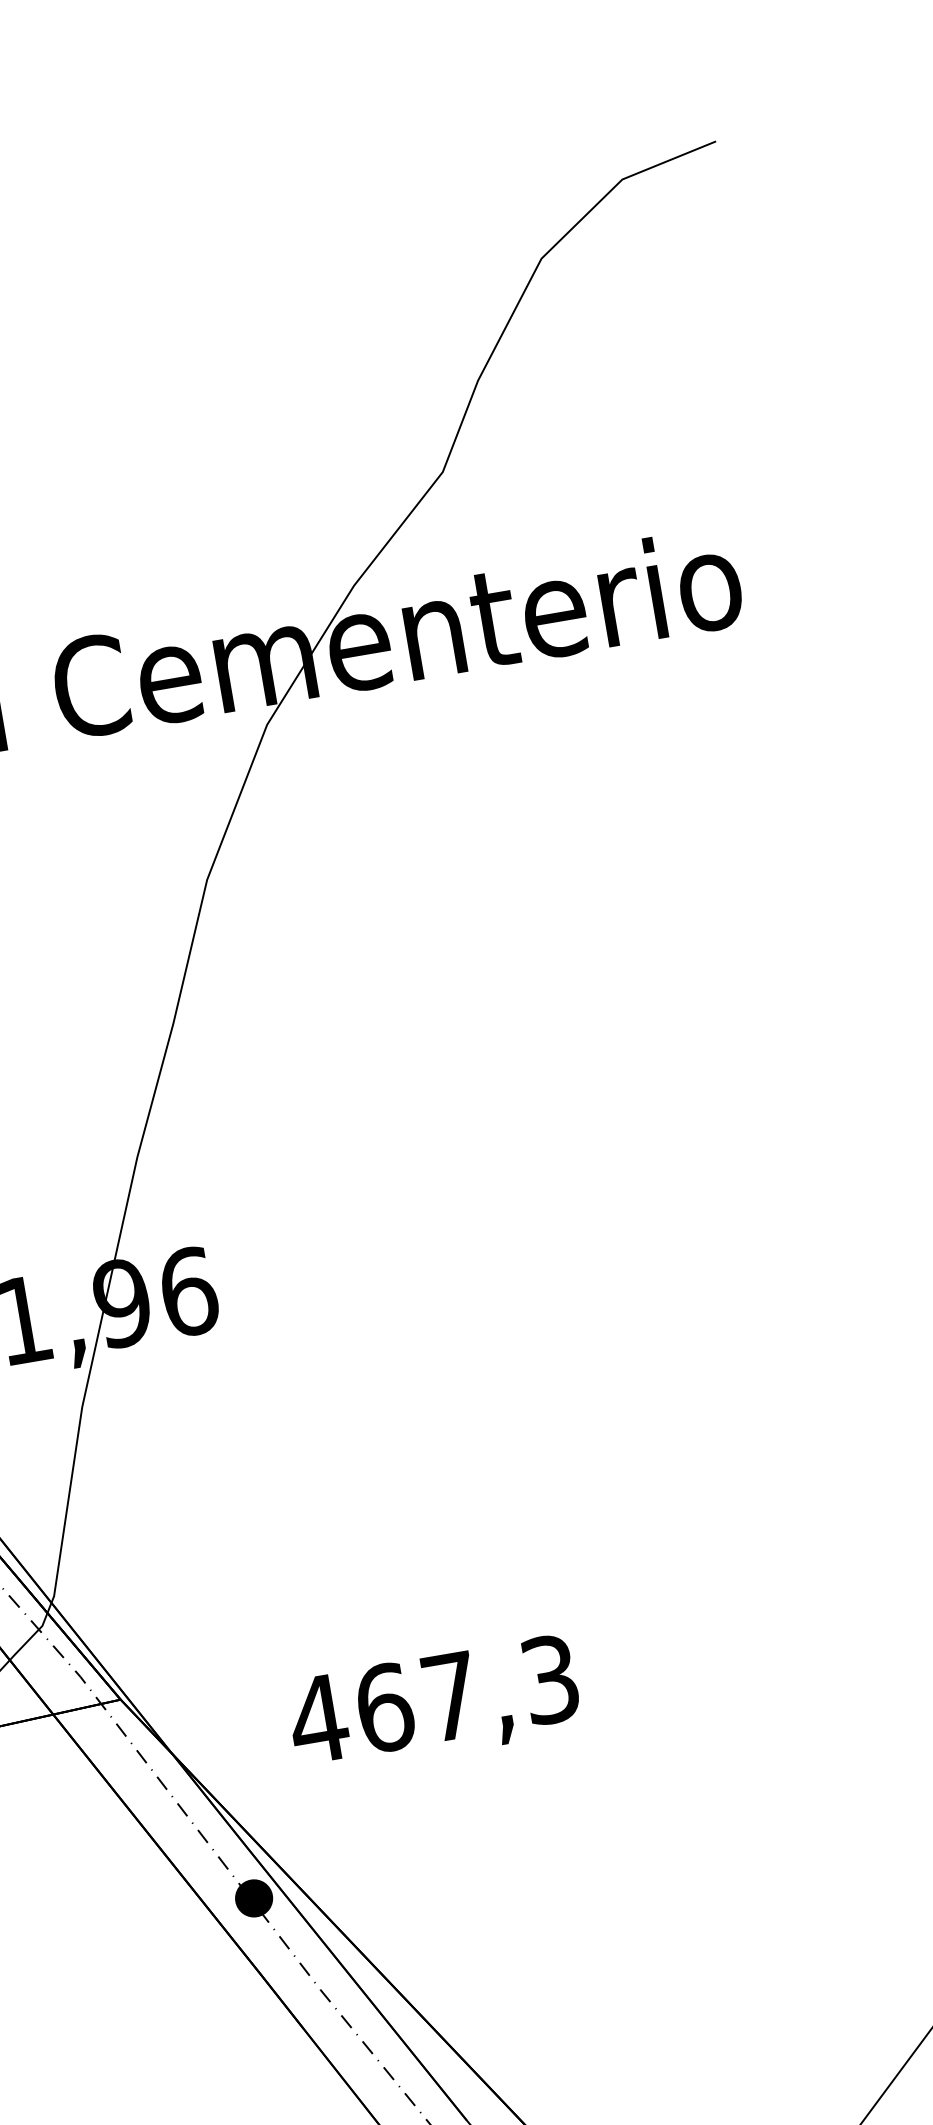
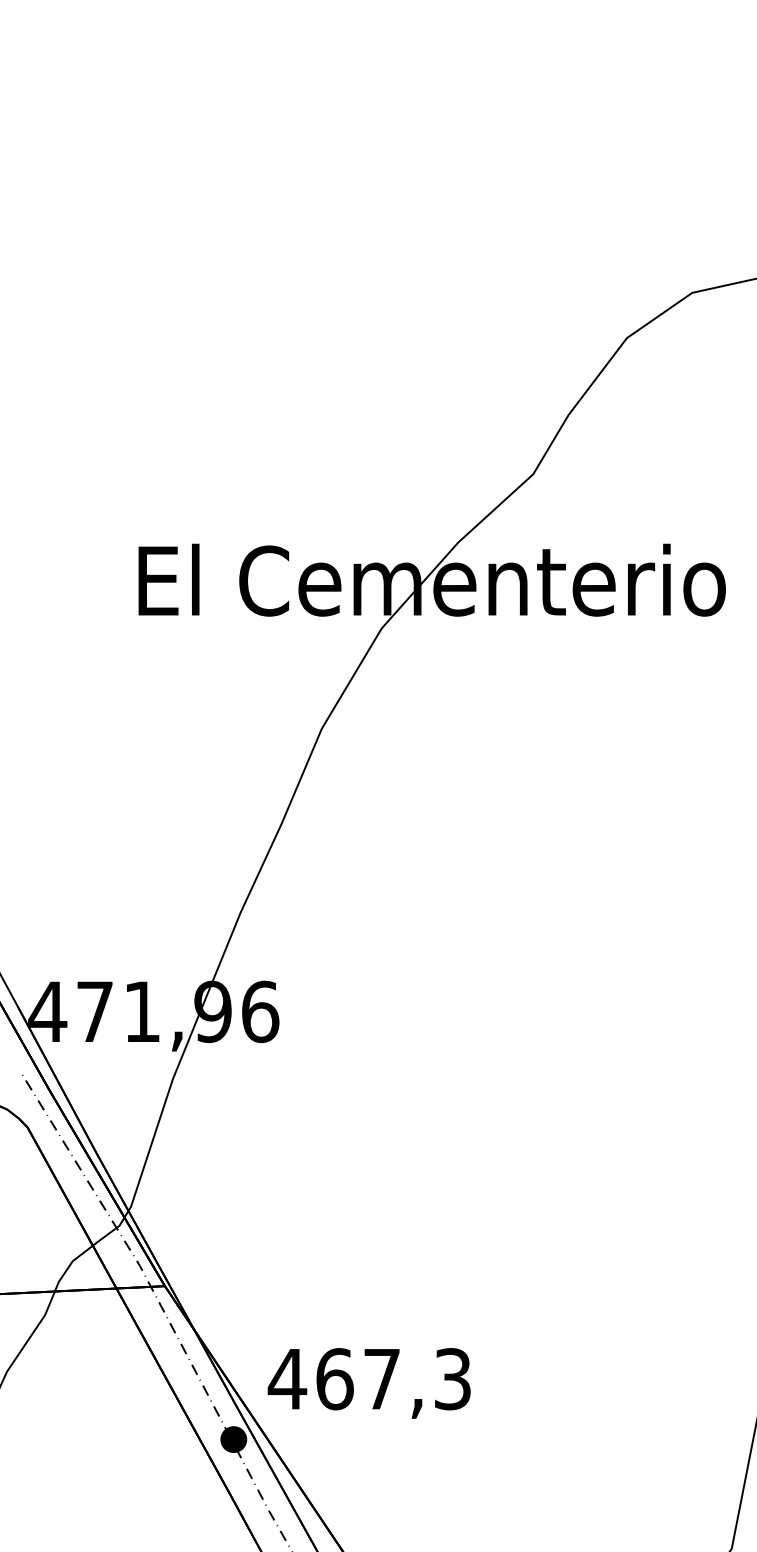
text: (433, 1705) -> (368, 1383), moved

